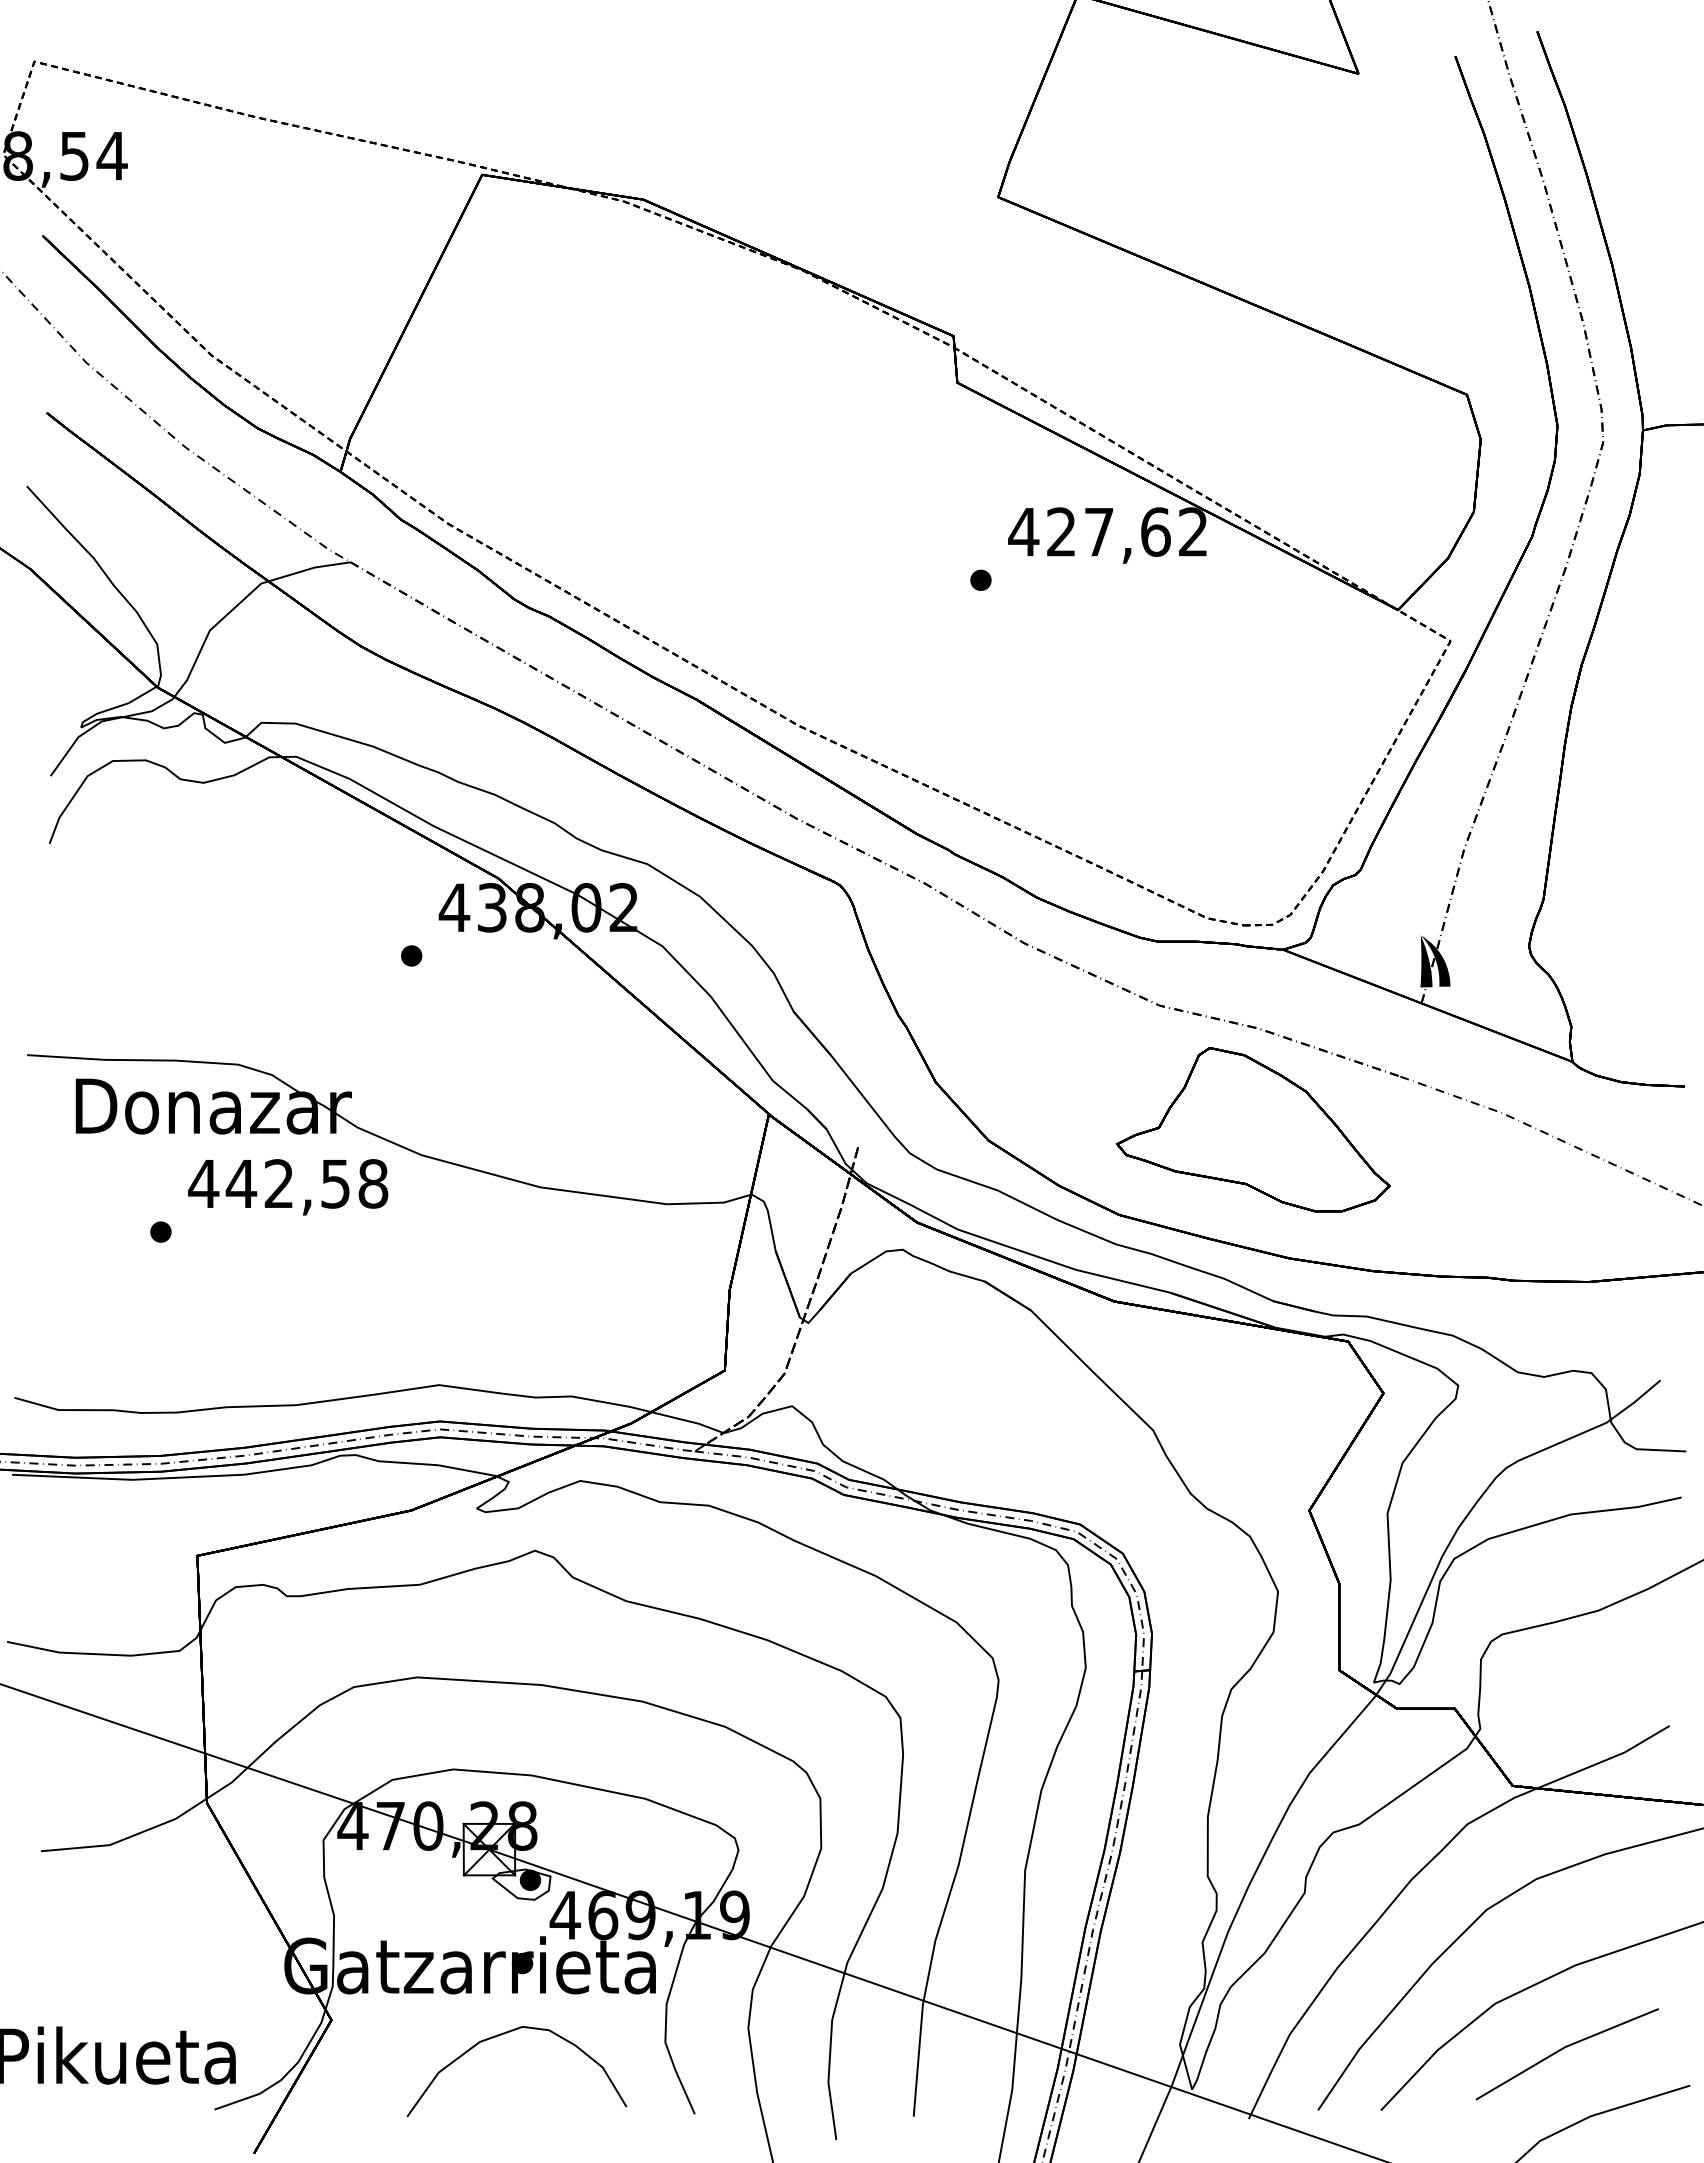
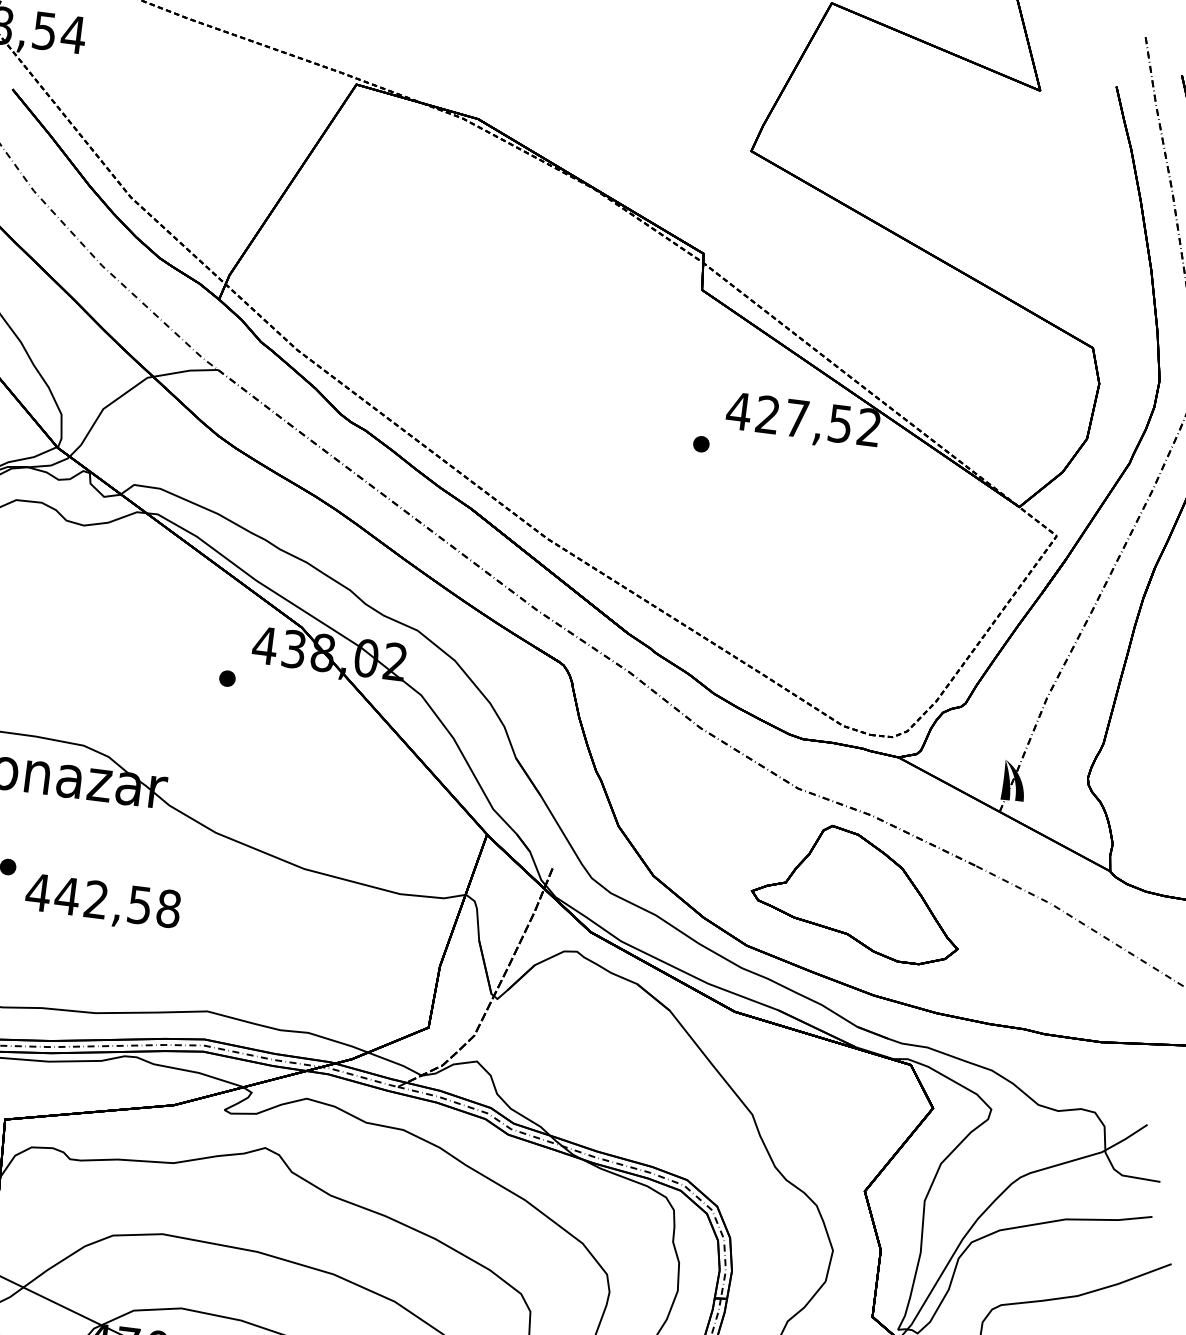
text: (1155, 531) -> (840, 423), 427,62 -> 427,52
text: (288, 1187) -> (103, 903), moved

